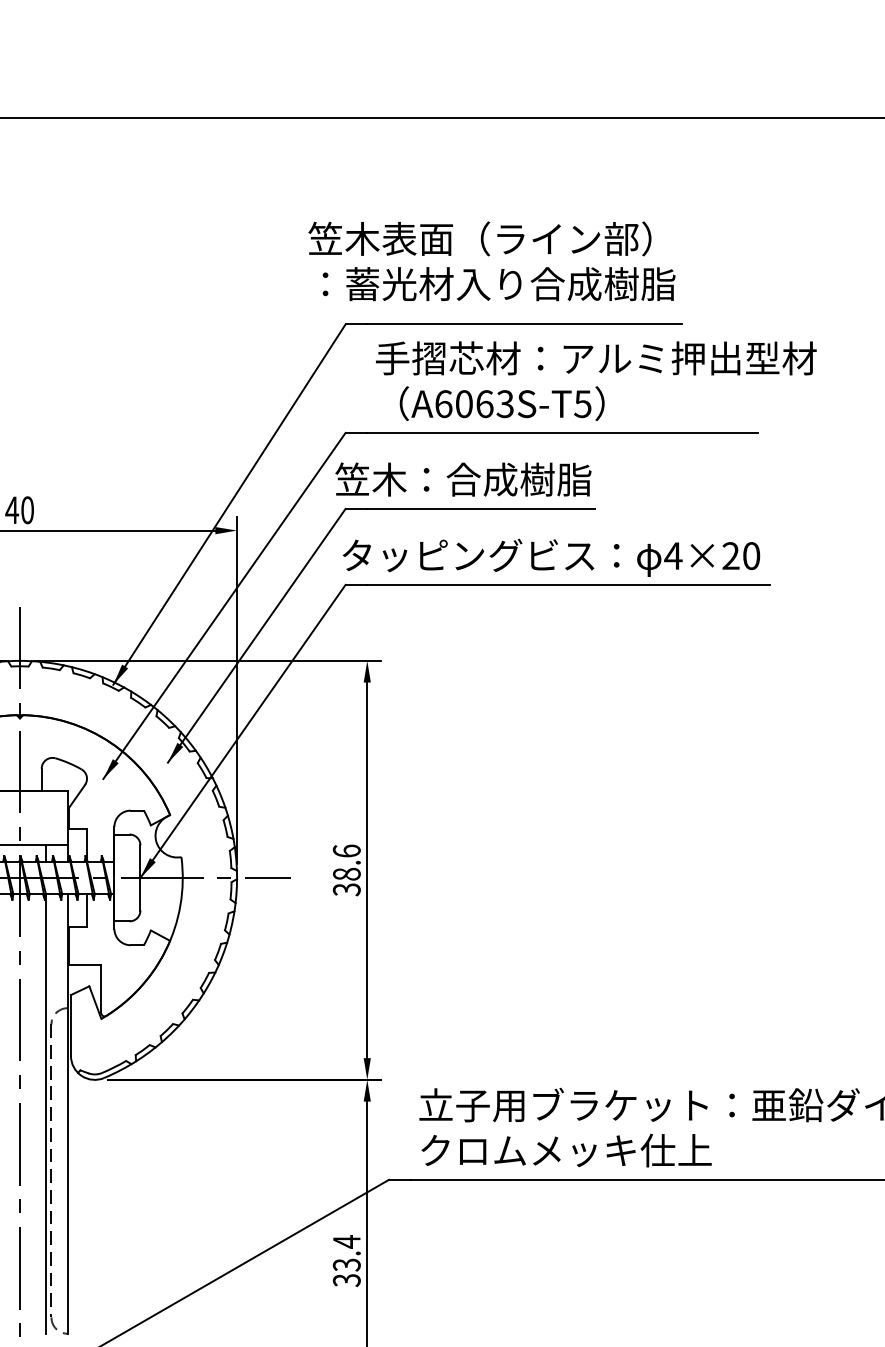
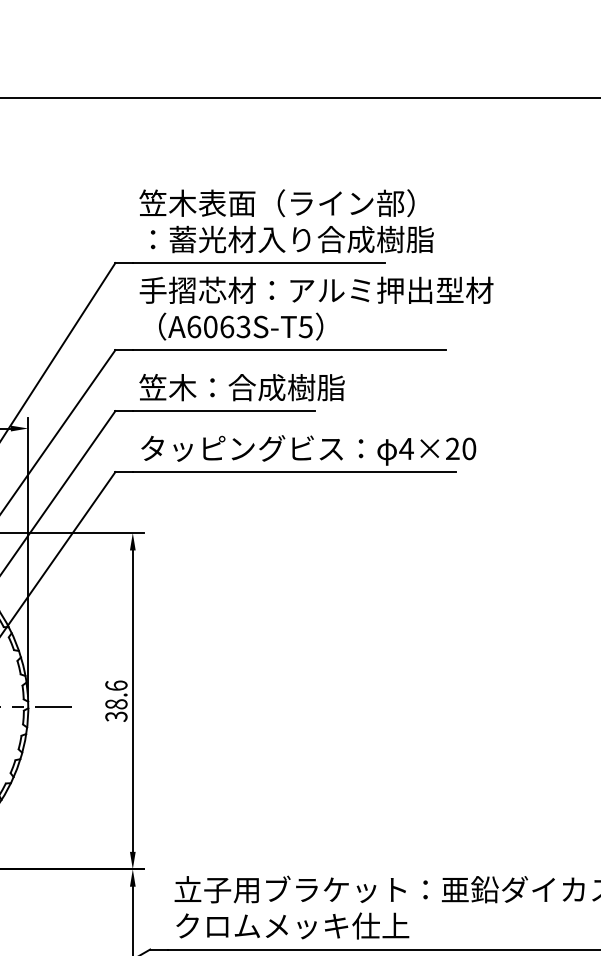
text: (491, 261) -> (286, 221), moved
text: (463, 479) -> (242, 387), moved
text: (551, 557) -> (308, 450), moved

